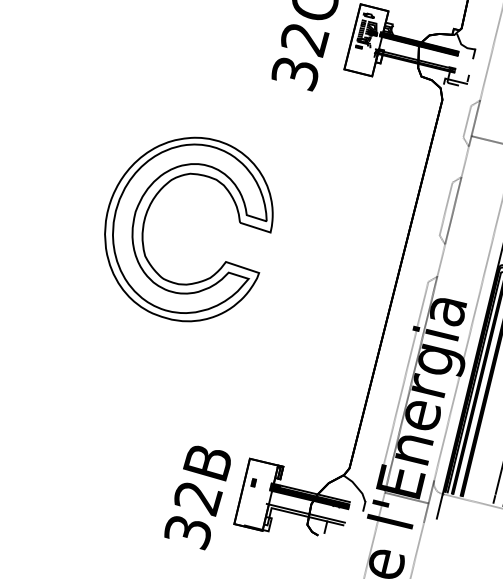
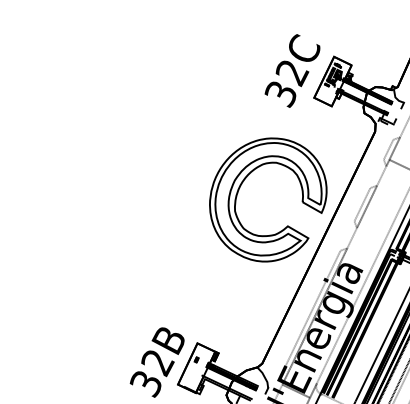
part: (147, 215) -> (242, 184), moved

